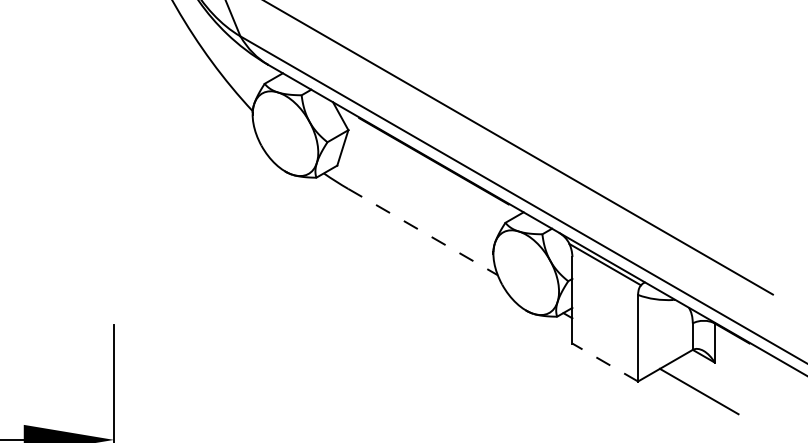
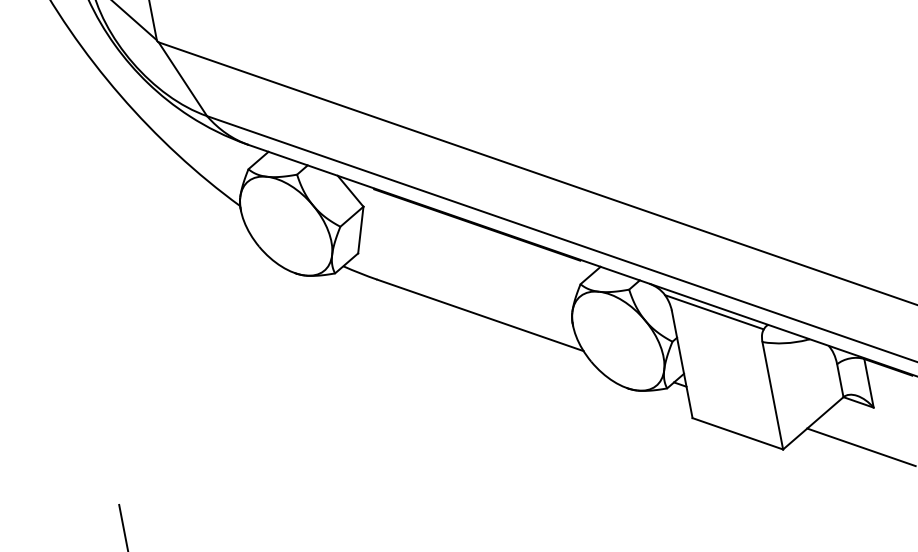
line: (423, 232) -> (481, 315), dashed -> solid
line: (605, 362) -> (738, 433), dashed -> solid

